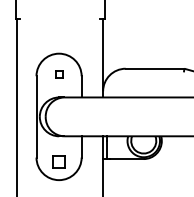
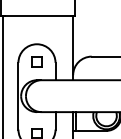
line: (60, 19) -> (38, 16), added
part: (58, 74) -> (36, 61), size x1.67

